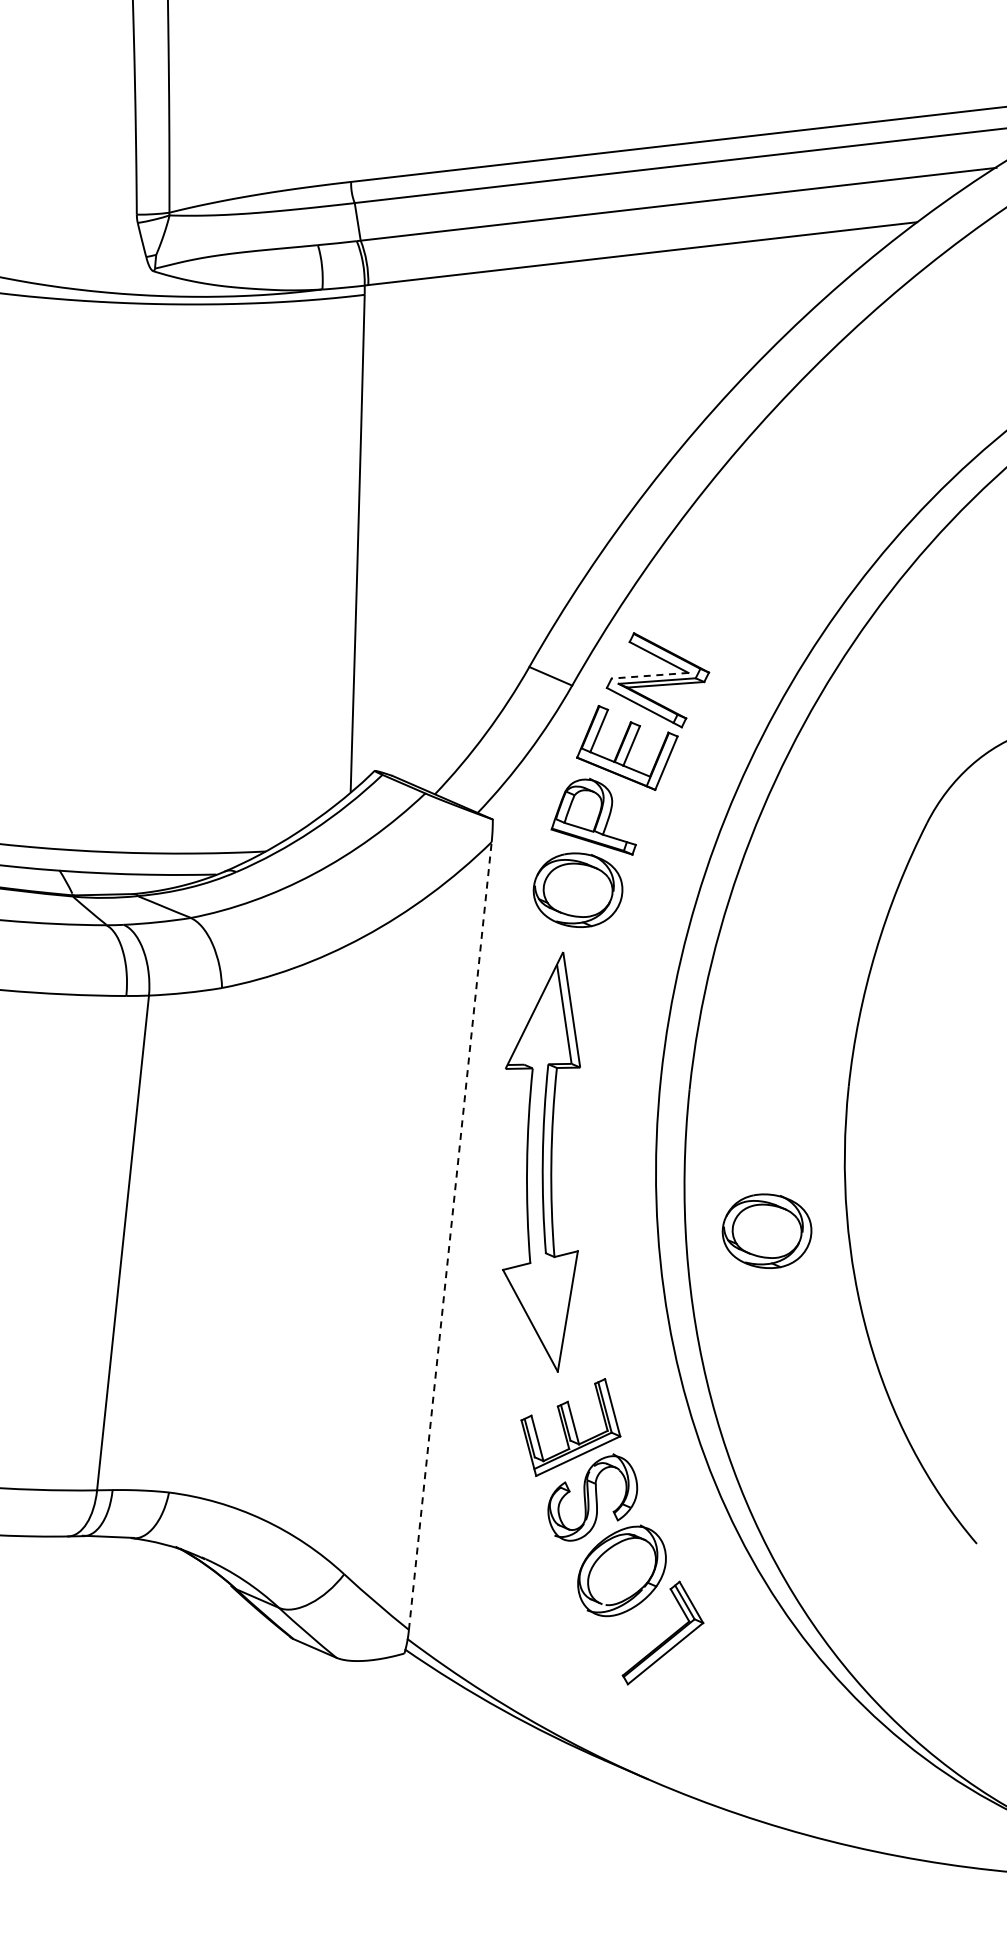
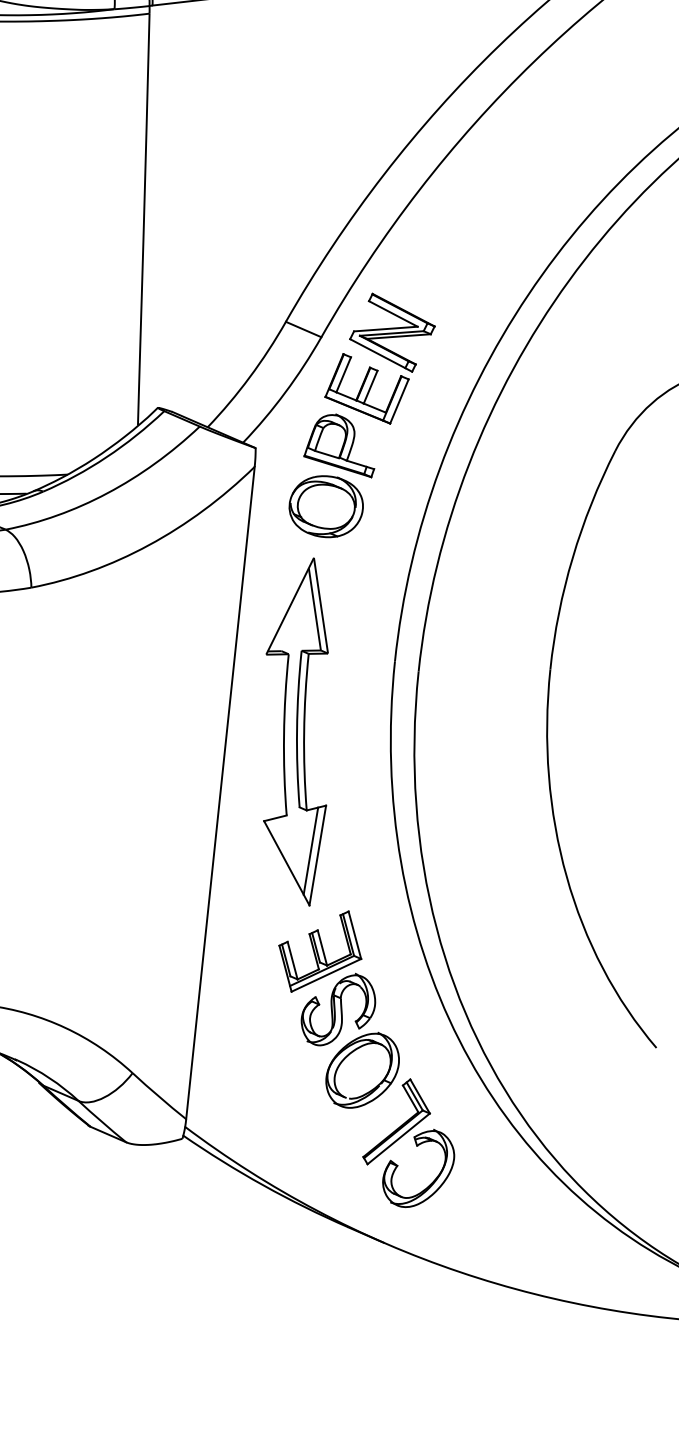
line: (650, 675) -> (386, 328), dashed -> solid
part: (766, 1230) -> (482, 788), removed
line: (450, 1235) -> (220, 792), dashed -> solid
line: (559, 1305) -> (310, 850), added
part: (706, 1705) -> (432, 1181), added

